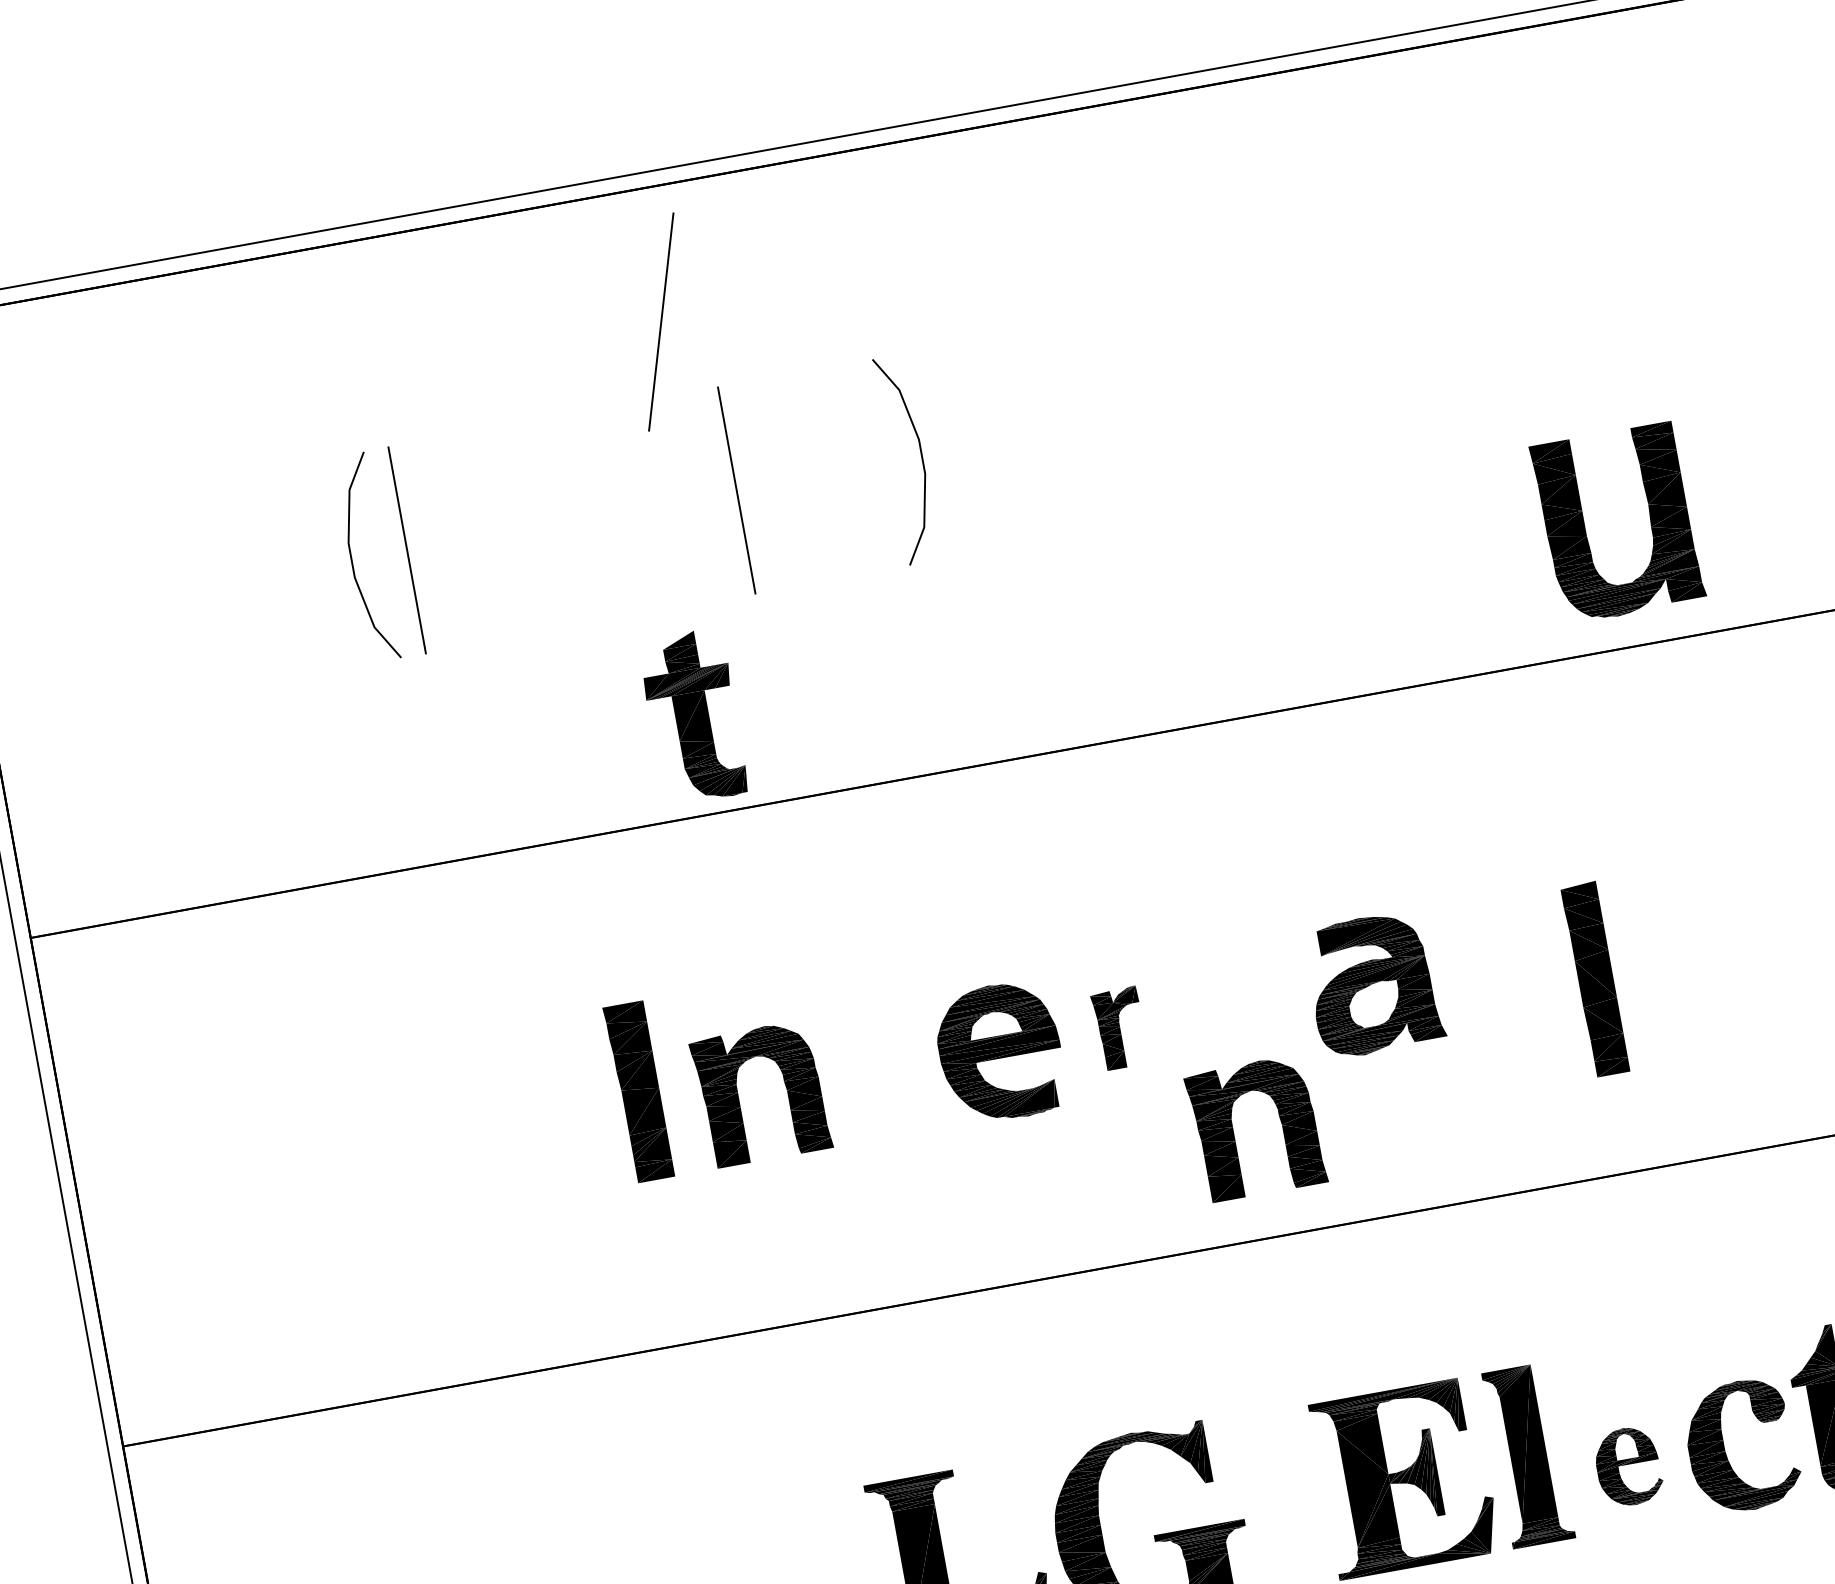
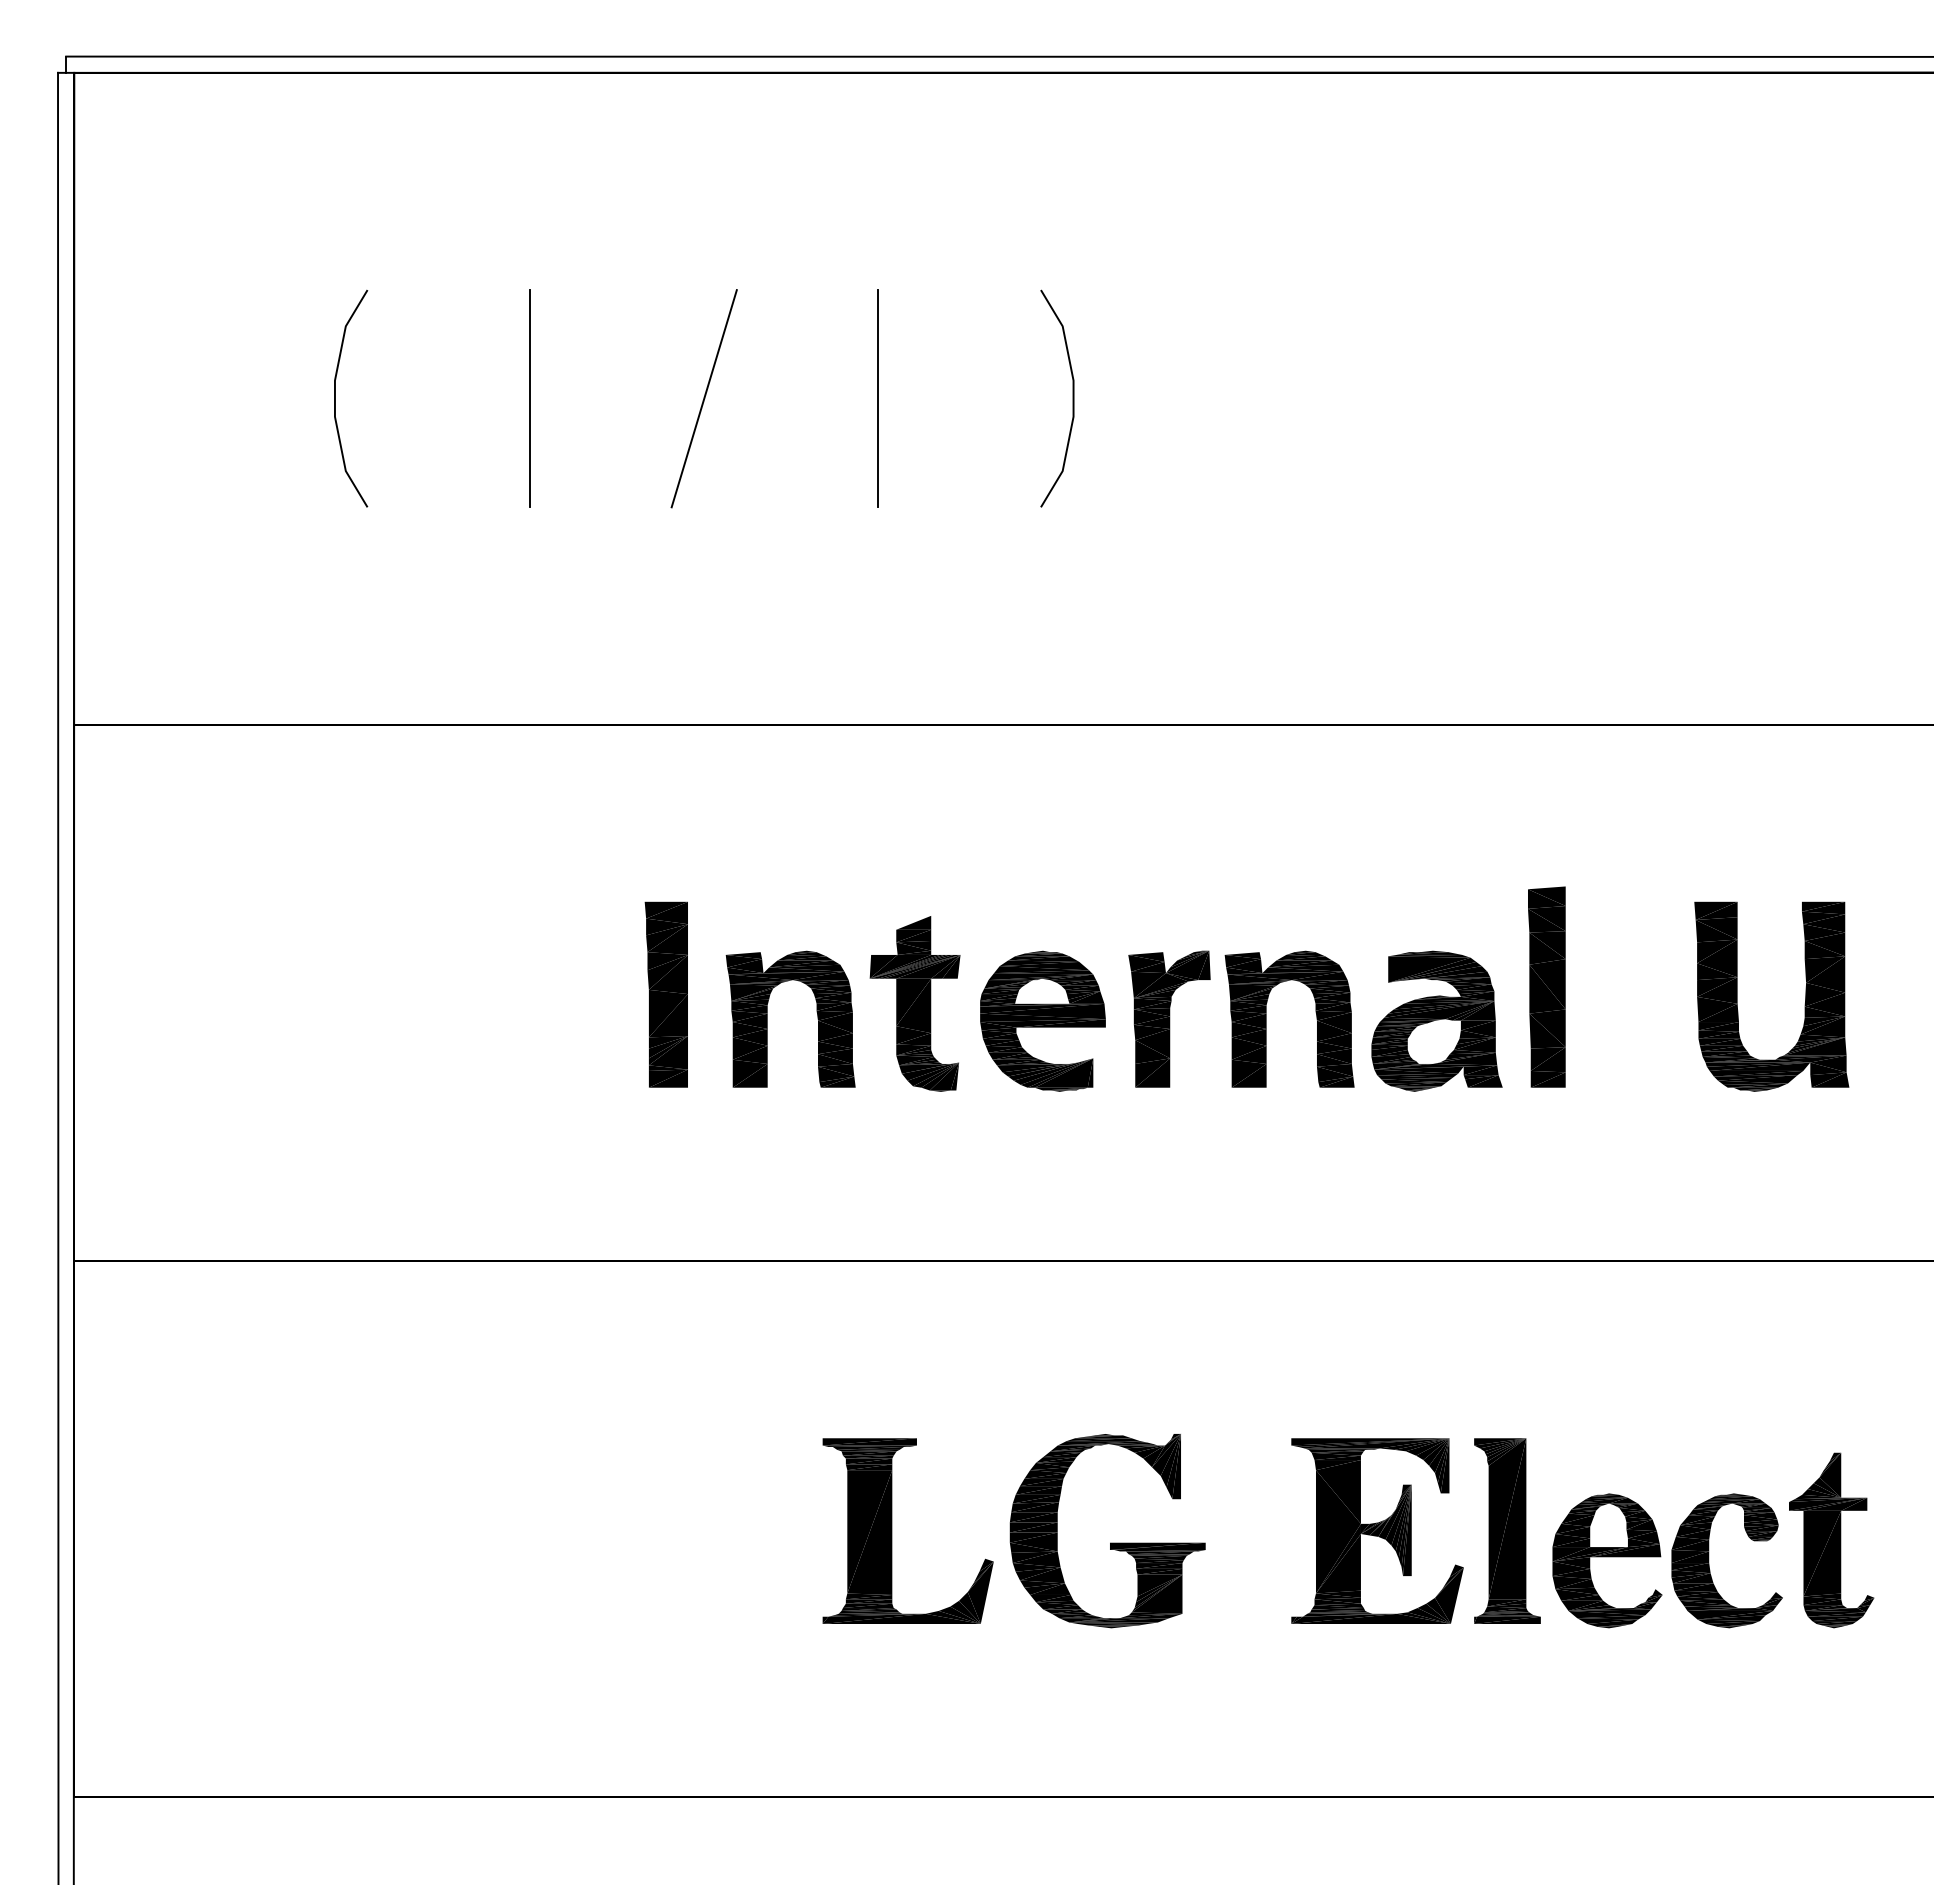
line: (660, 321) -> (703, 398), moved
part: (1650, 525) -> (1804, 1004), moved
curve: (352, 560) -> (335, 398), moved
part: (693, 716) -> (914, 1003), moved
part: (1594, 978) -> (1546, 986), moved
part: (1119, 1027) -> (1169, 1018), size x1.67
part: (1233, 1131) -> (1266, 1018), moved
part: (1628, 1466) -> (1607, 1560), size x1.67

